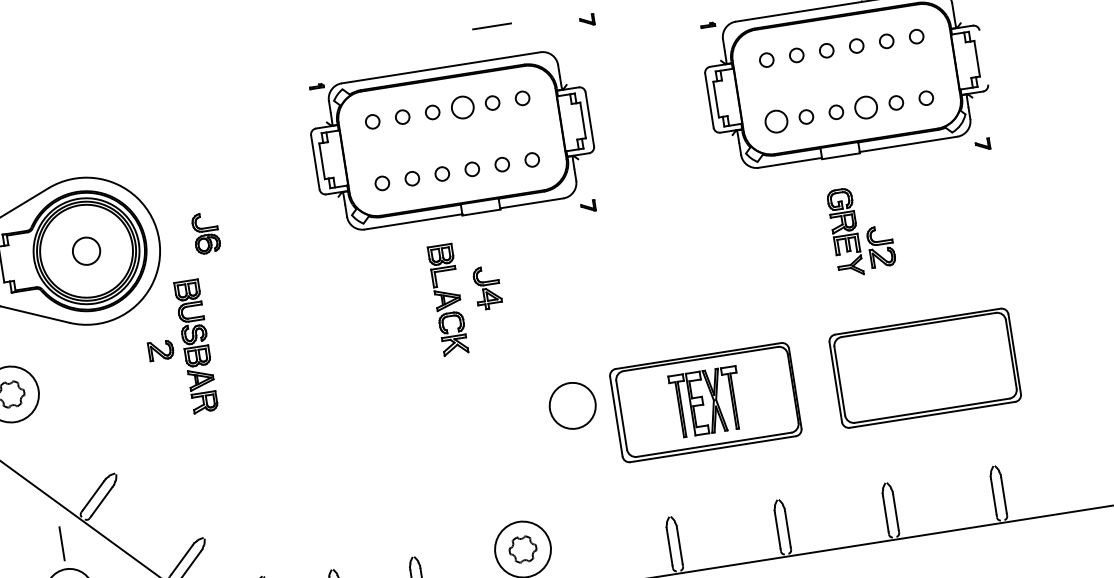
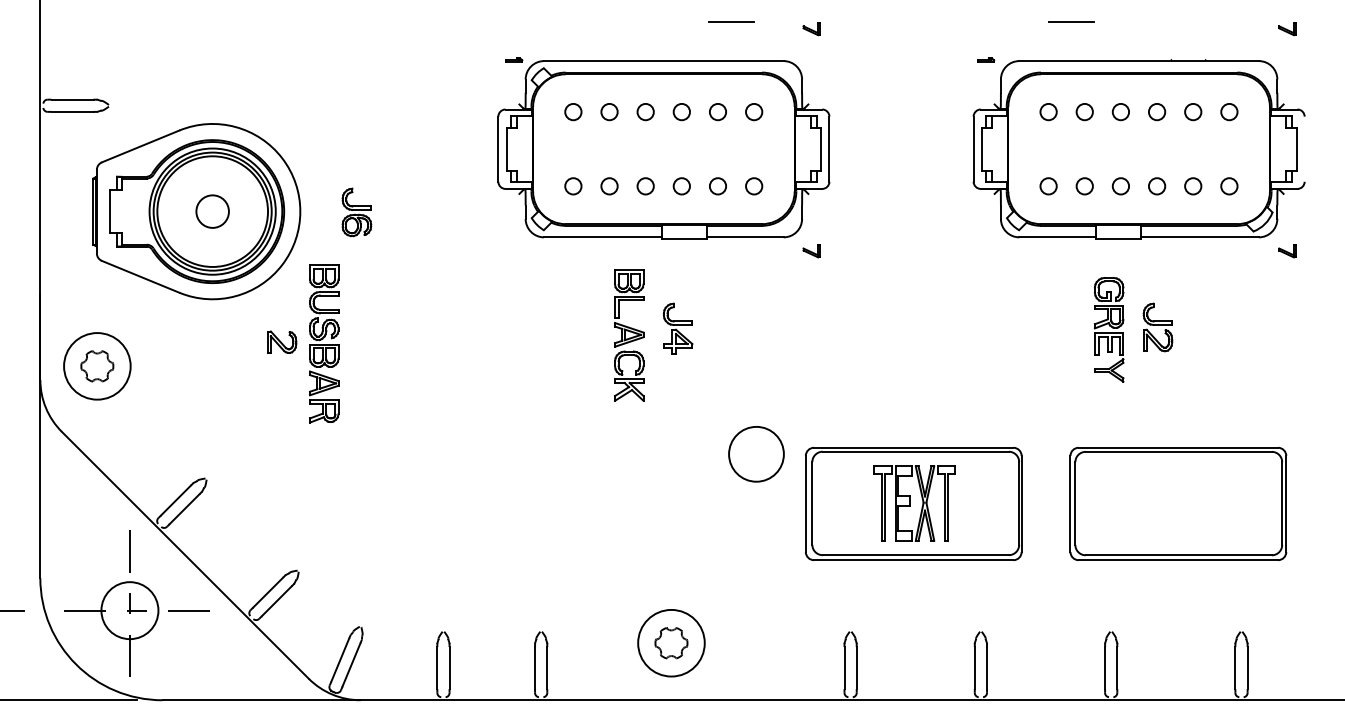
part: (587, 20) -> (811, 29), moved
circle: (866, 107) -> (1157, 186), size x0.62
circle: (462, 108) -> (681, 112), size x0.62
circle: (776, 121) -> (1048, 186), size x0.62
part: (880, 246) -> (1157, 327), moved
circle: (572, 406) -> (756, 454), moved

